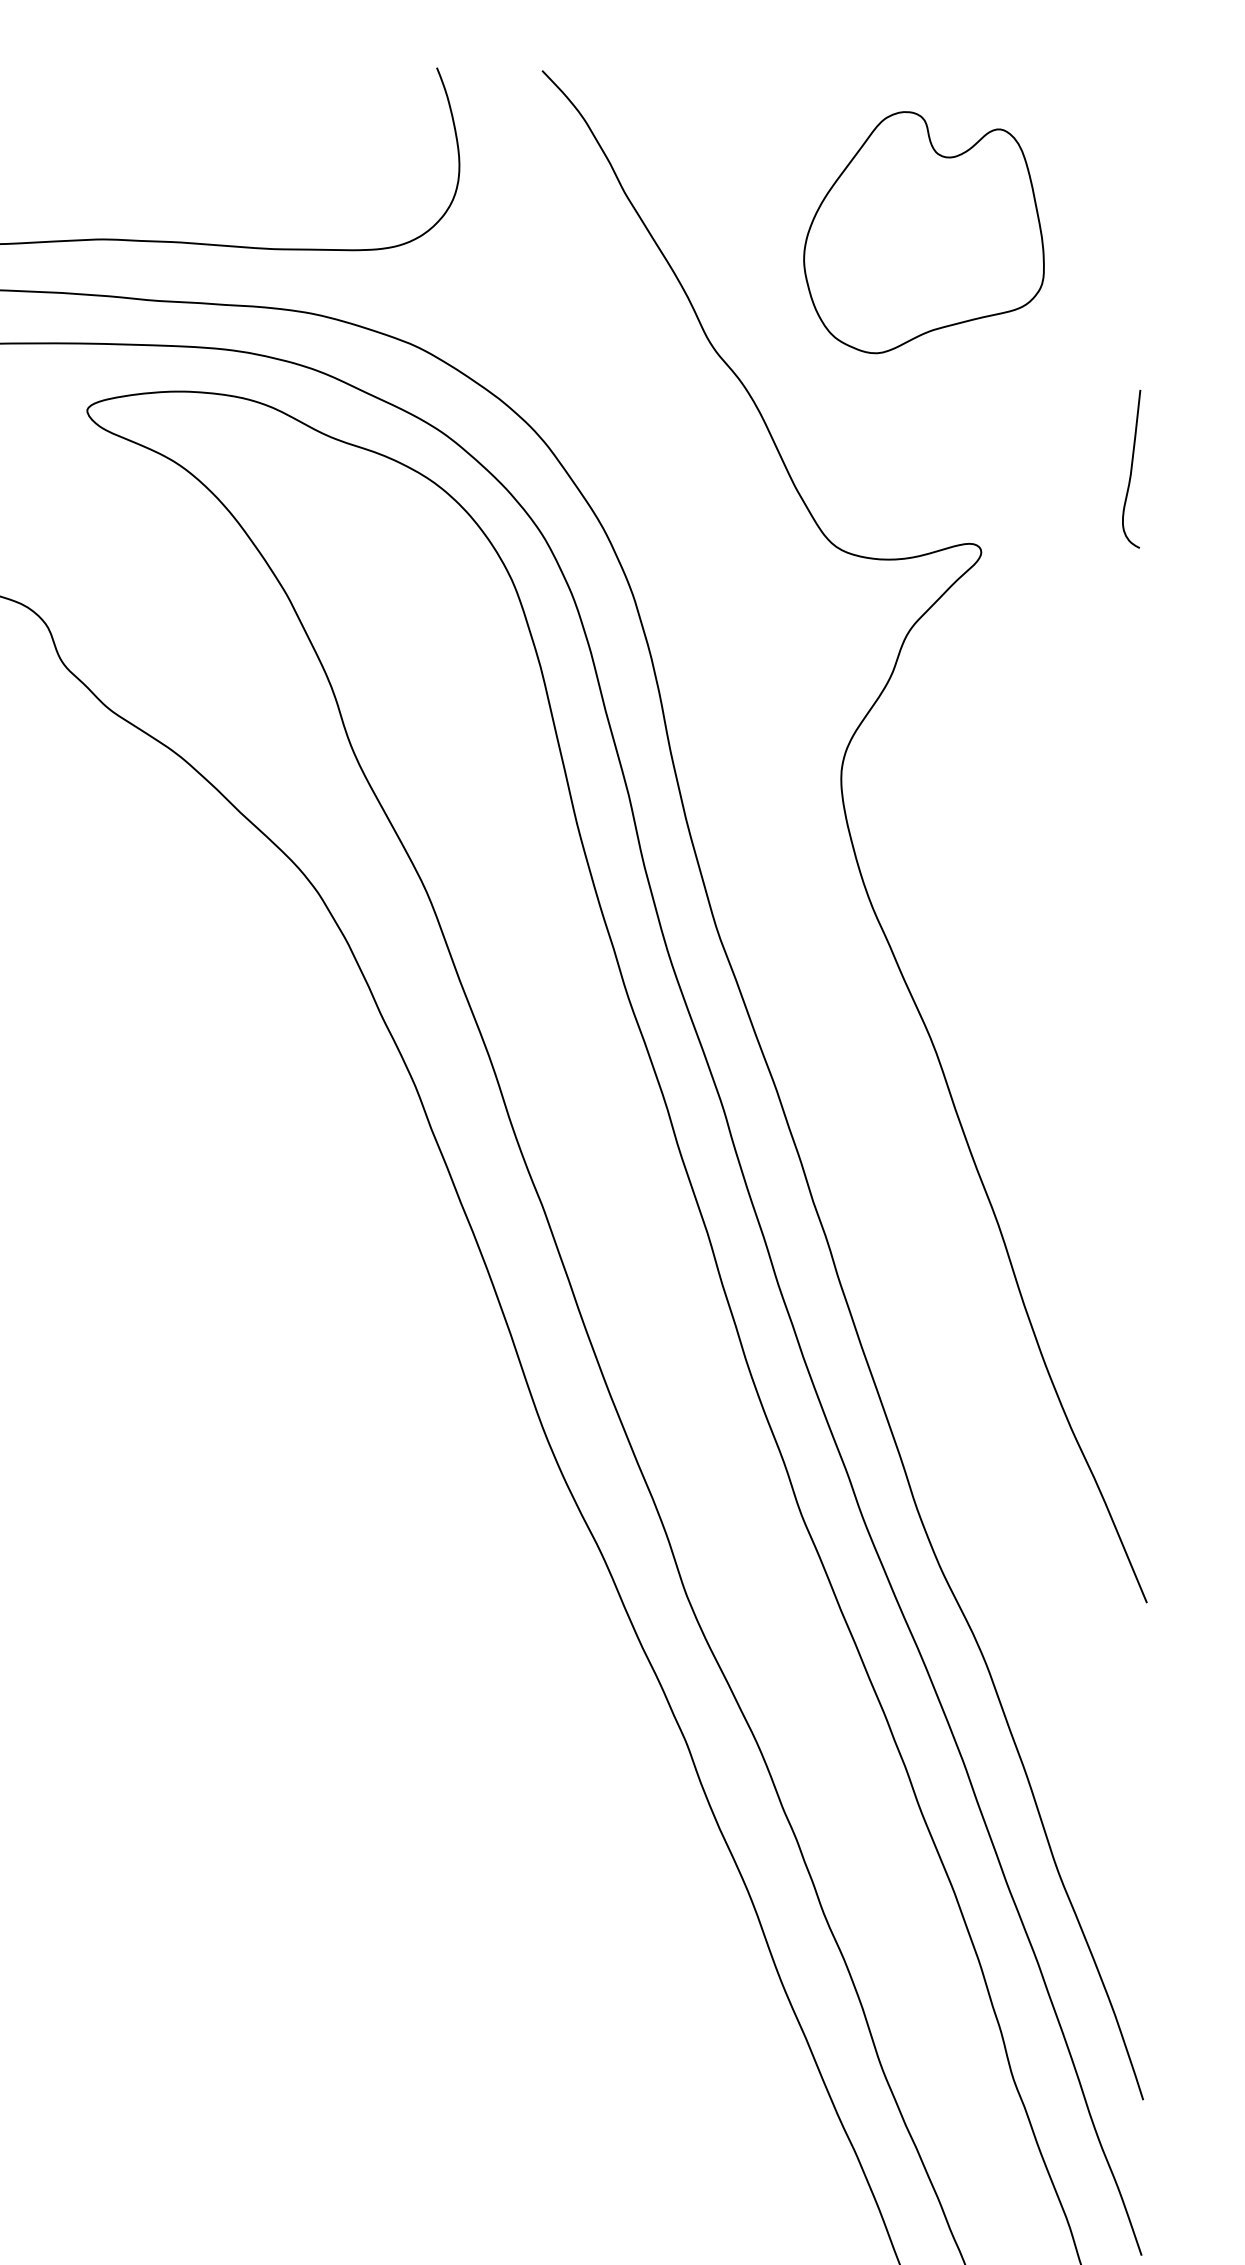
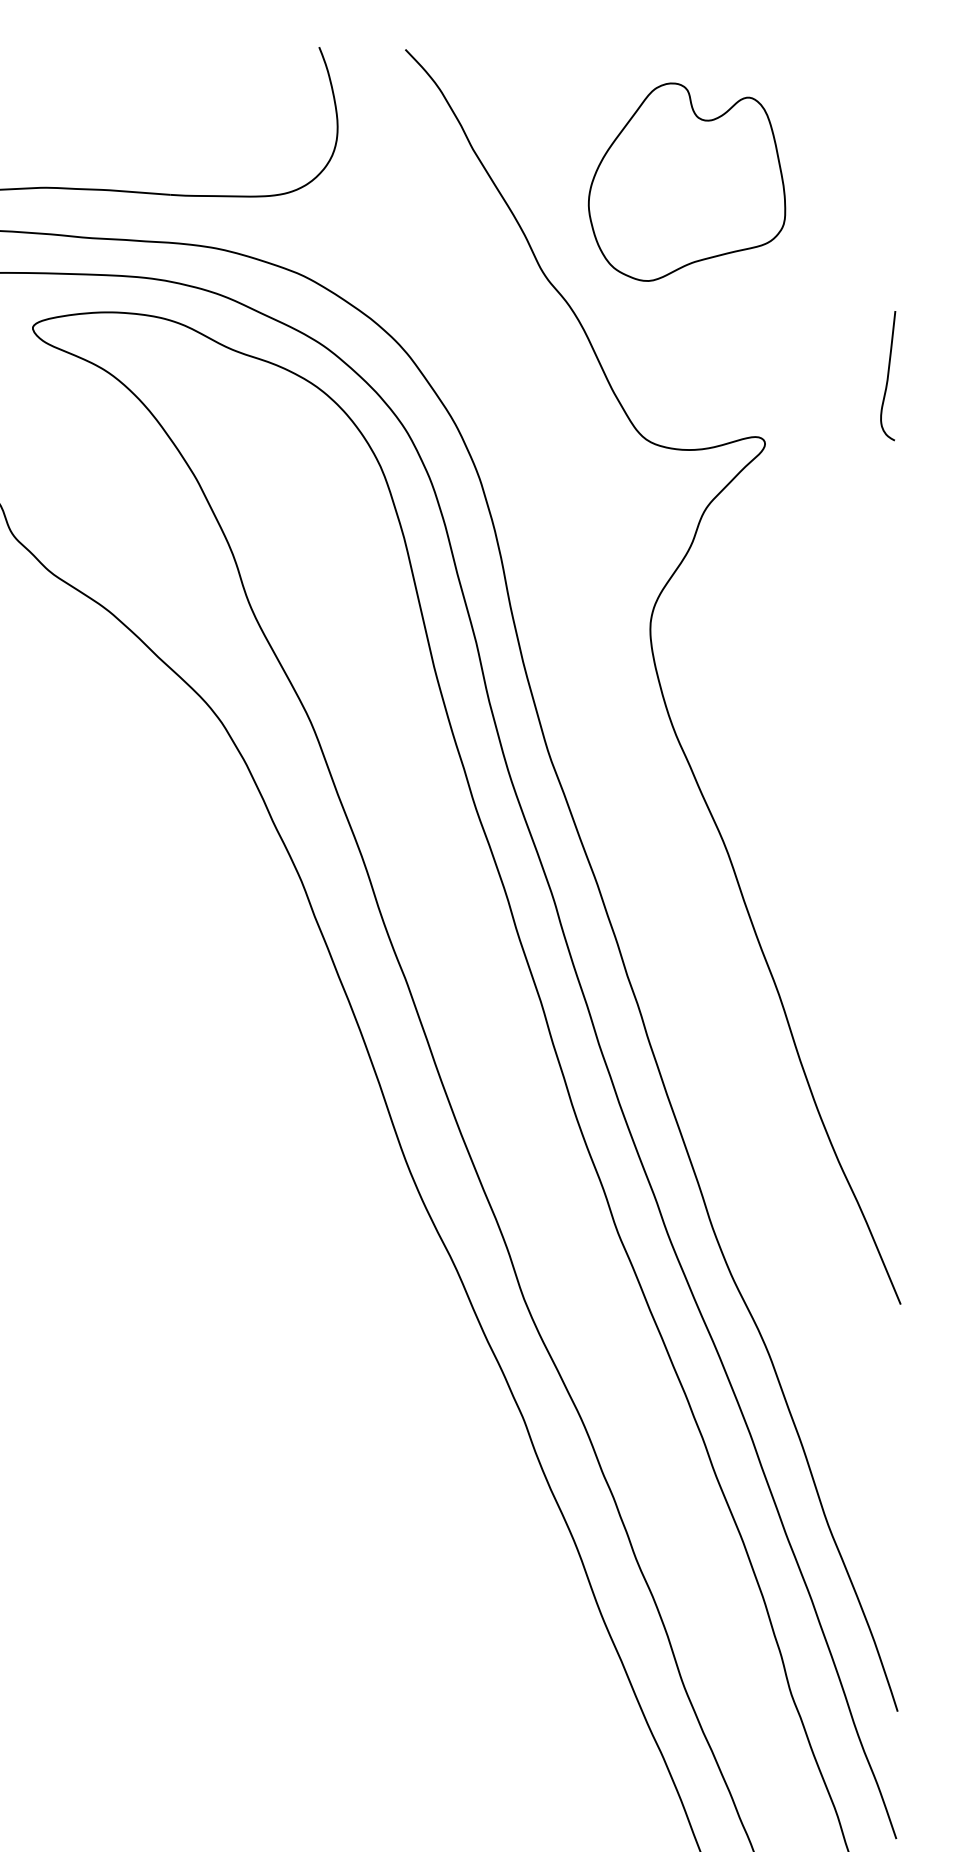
part: (923, 232) -> (686, 182), moved

